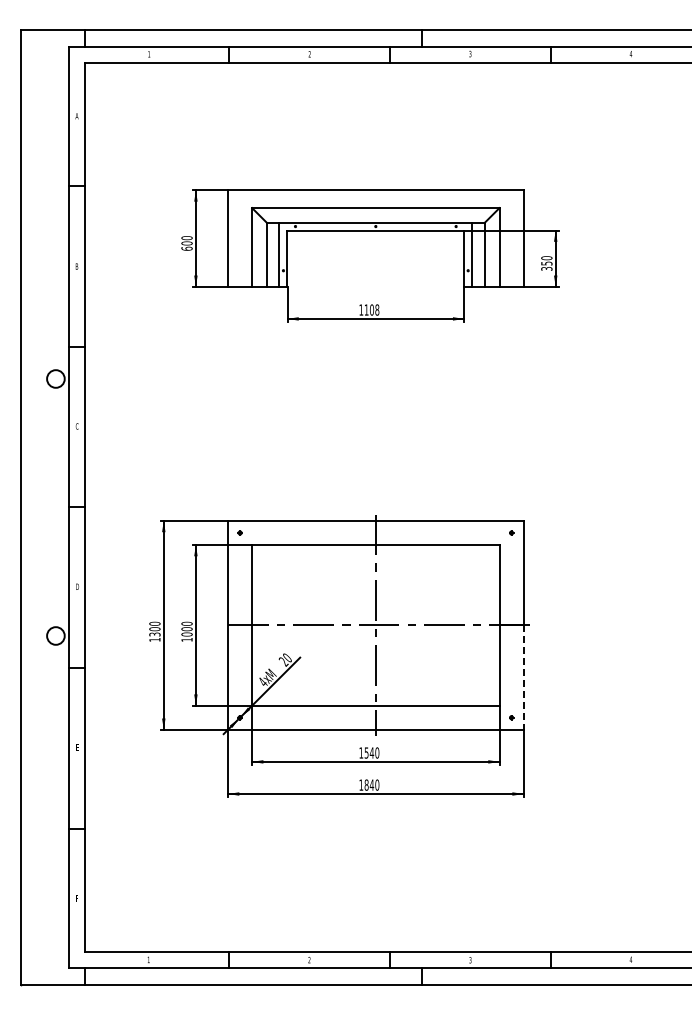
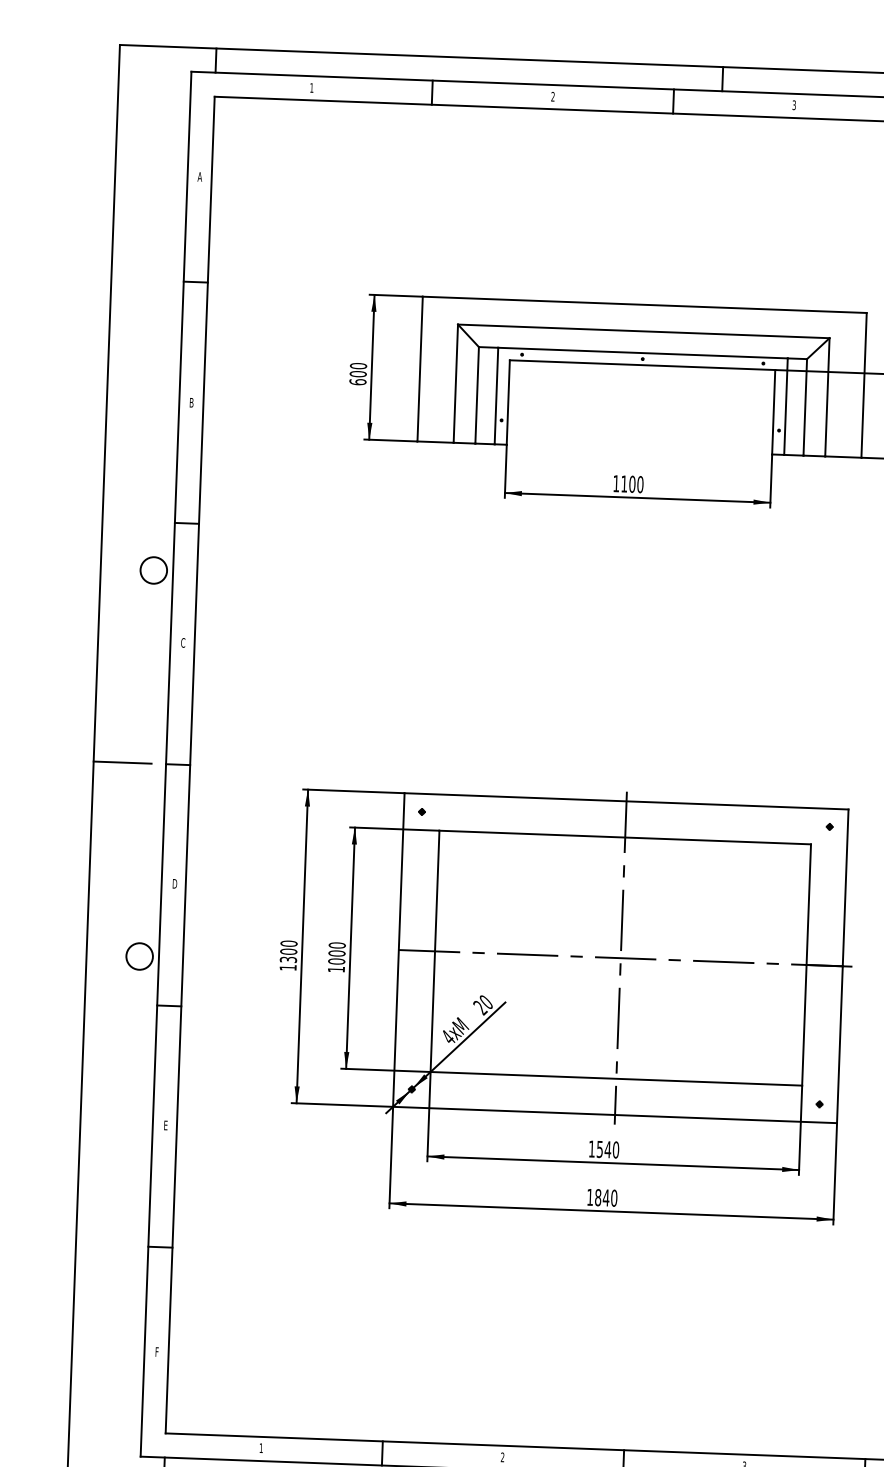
text: (377, 309) -> (640, 483), 1108 -> 1100
line: (39, 507) -> (122, 762), added
line: (523, 678) -> (839, 1046), dashed -> solid

